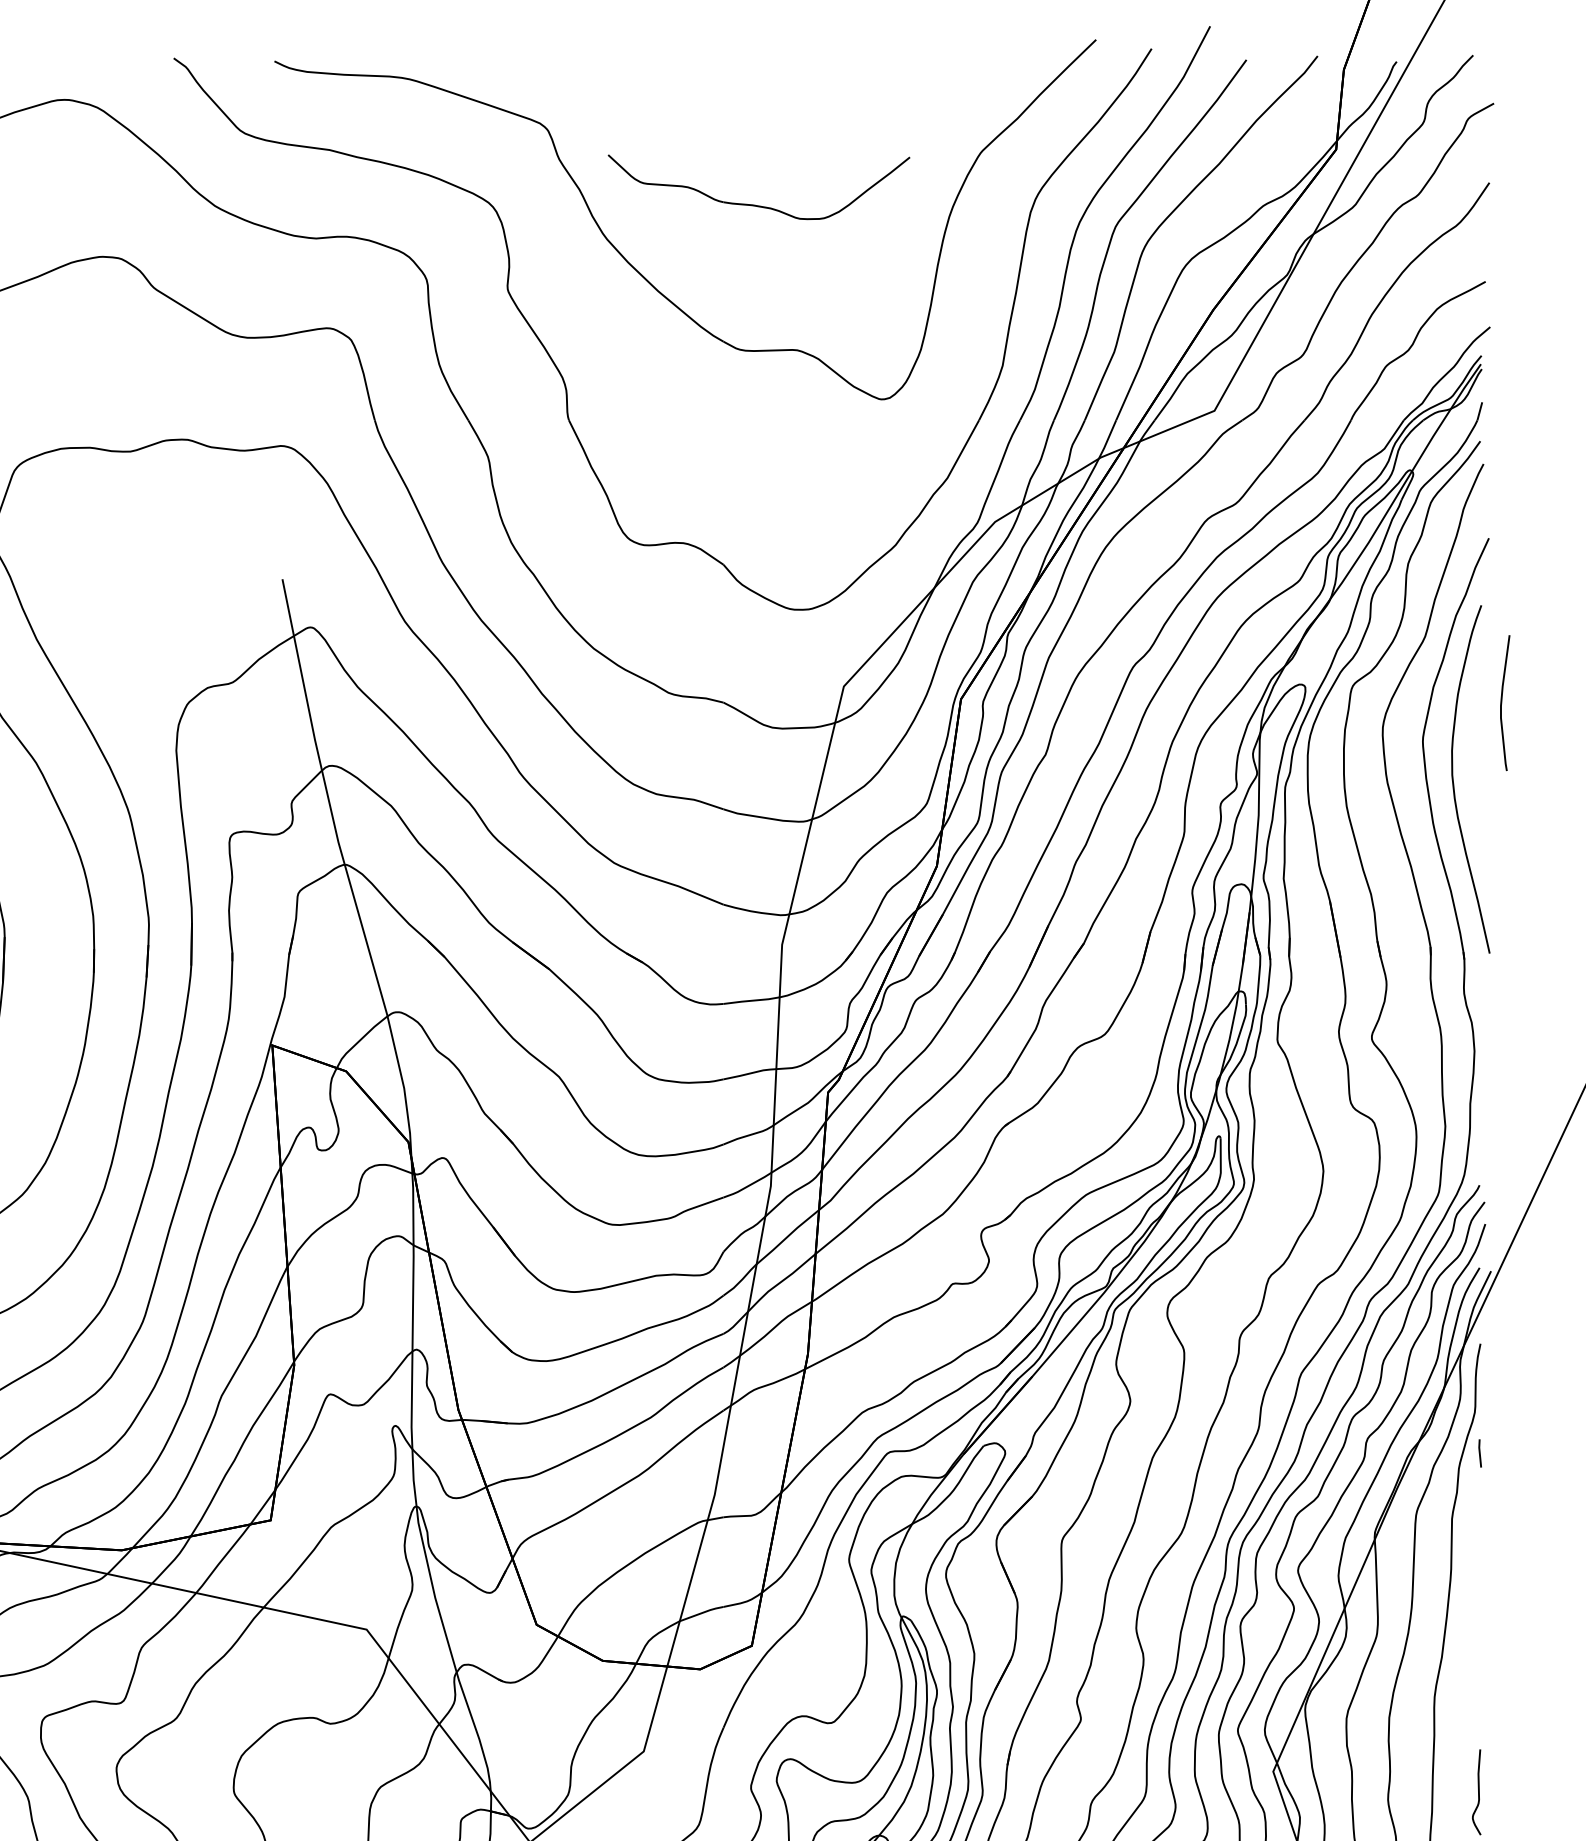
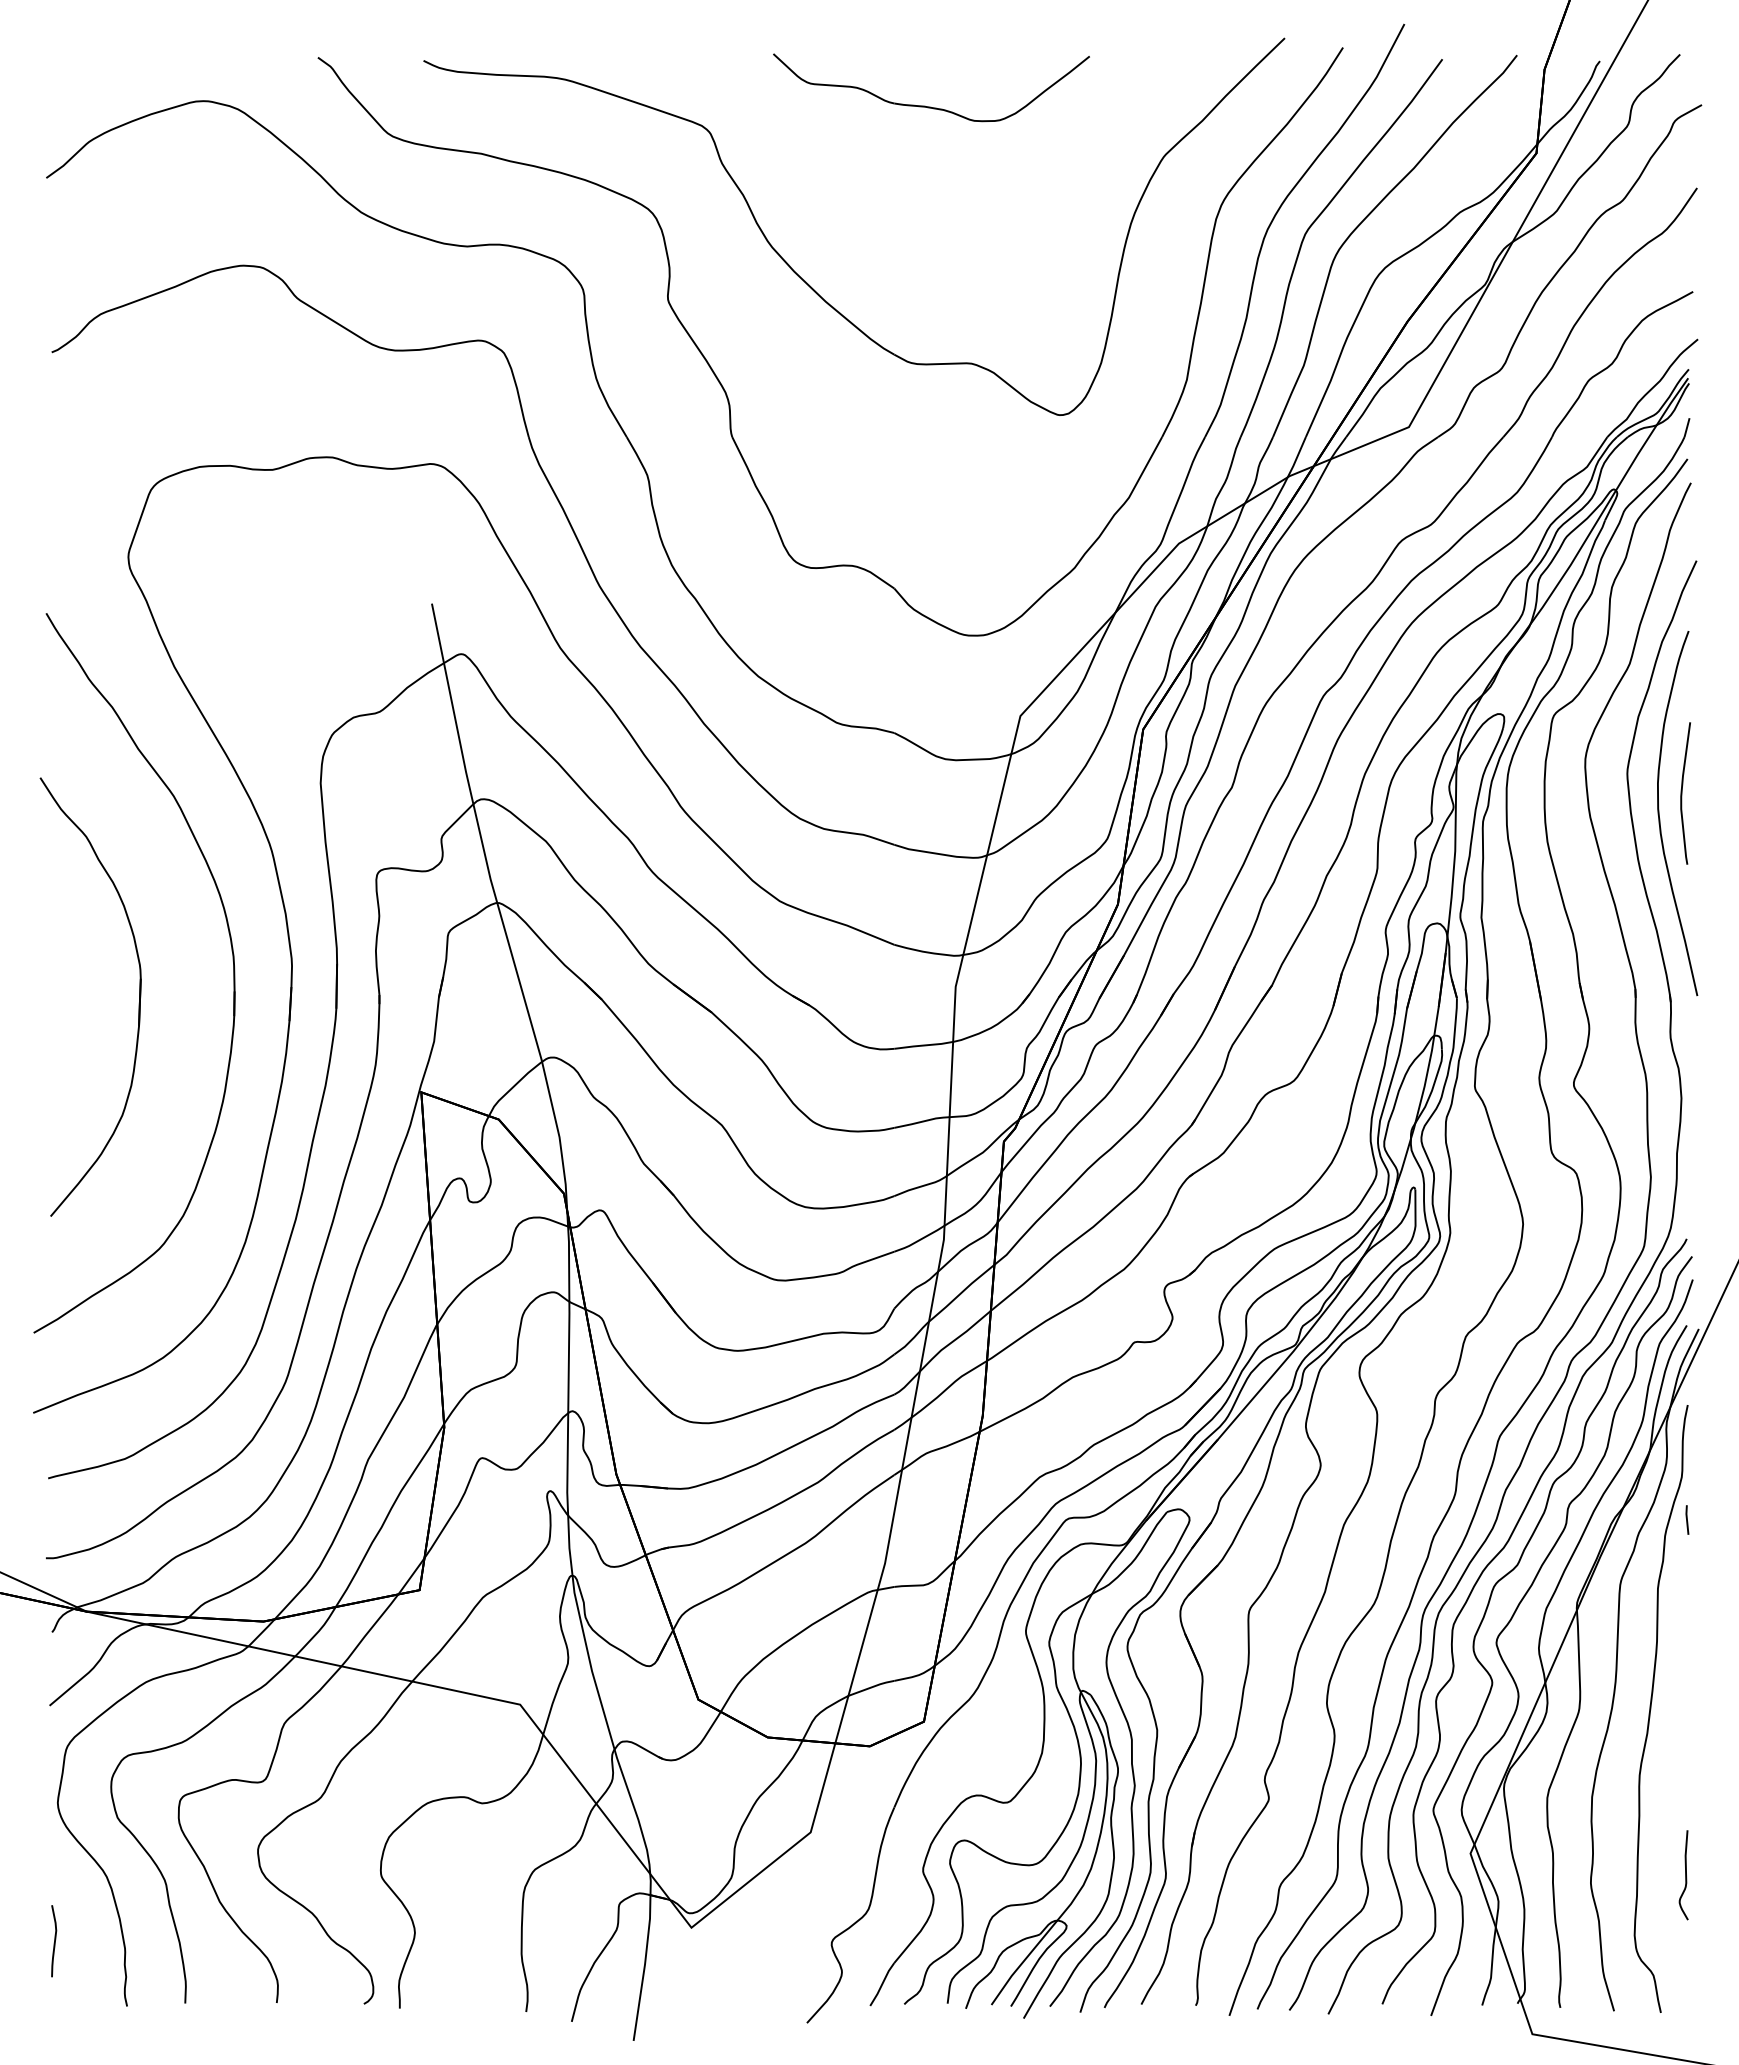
part: (753, 204) -> (925, 105), moved
curve: (1502, 703) -> (1682, 793), moved

